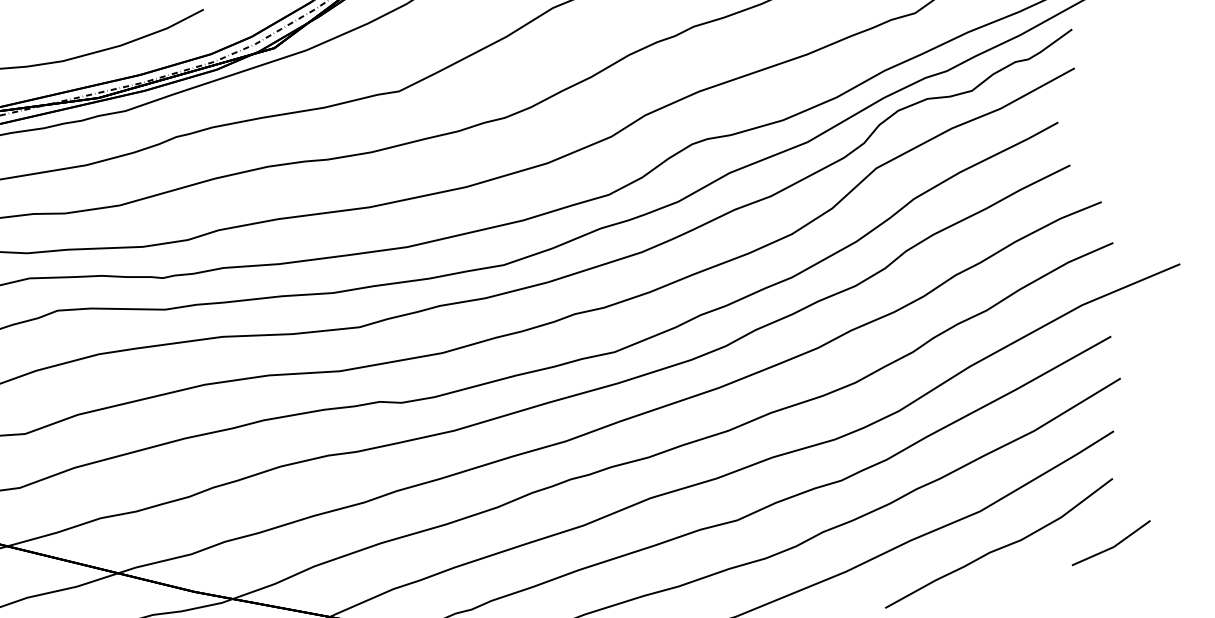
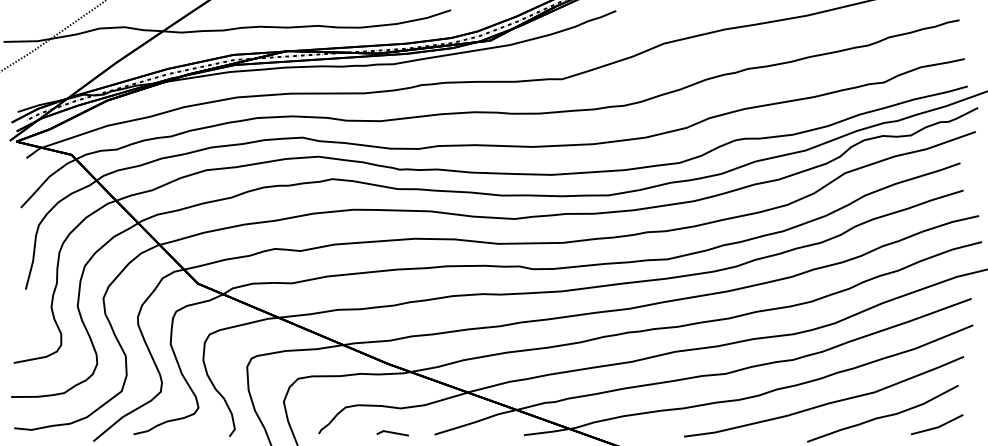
line: (1112, 546) -> (937, 426), moved

